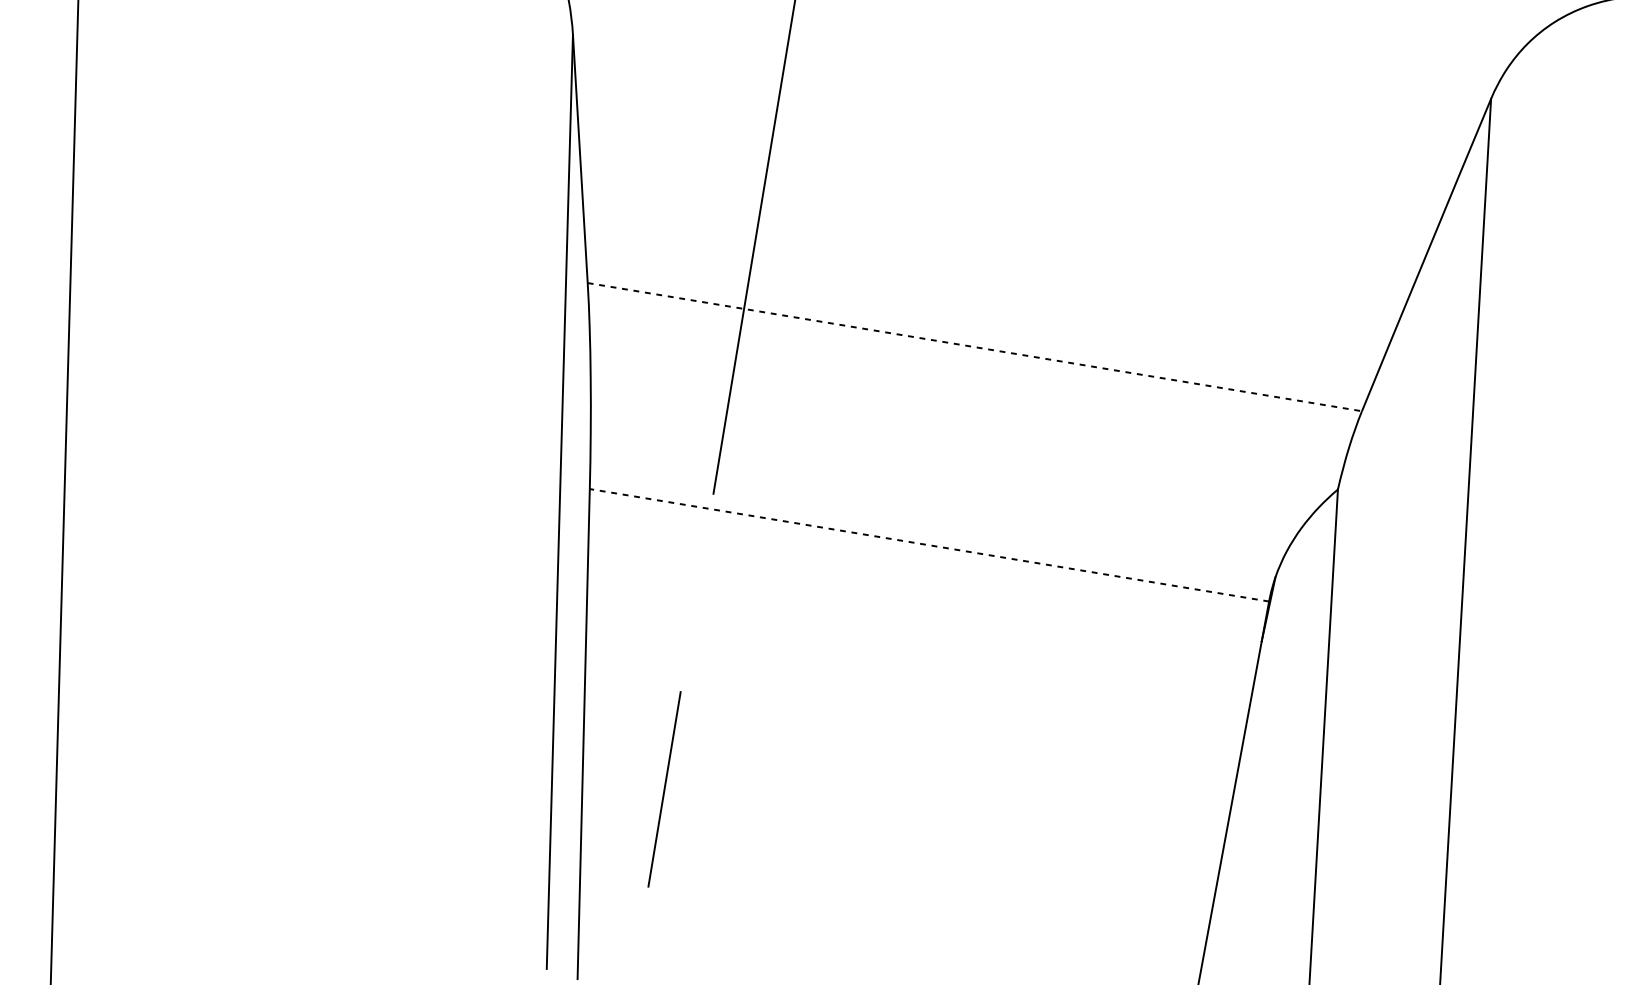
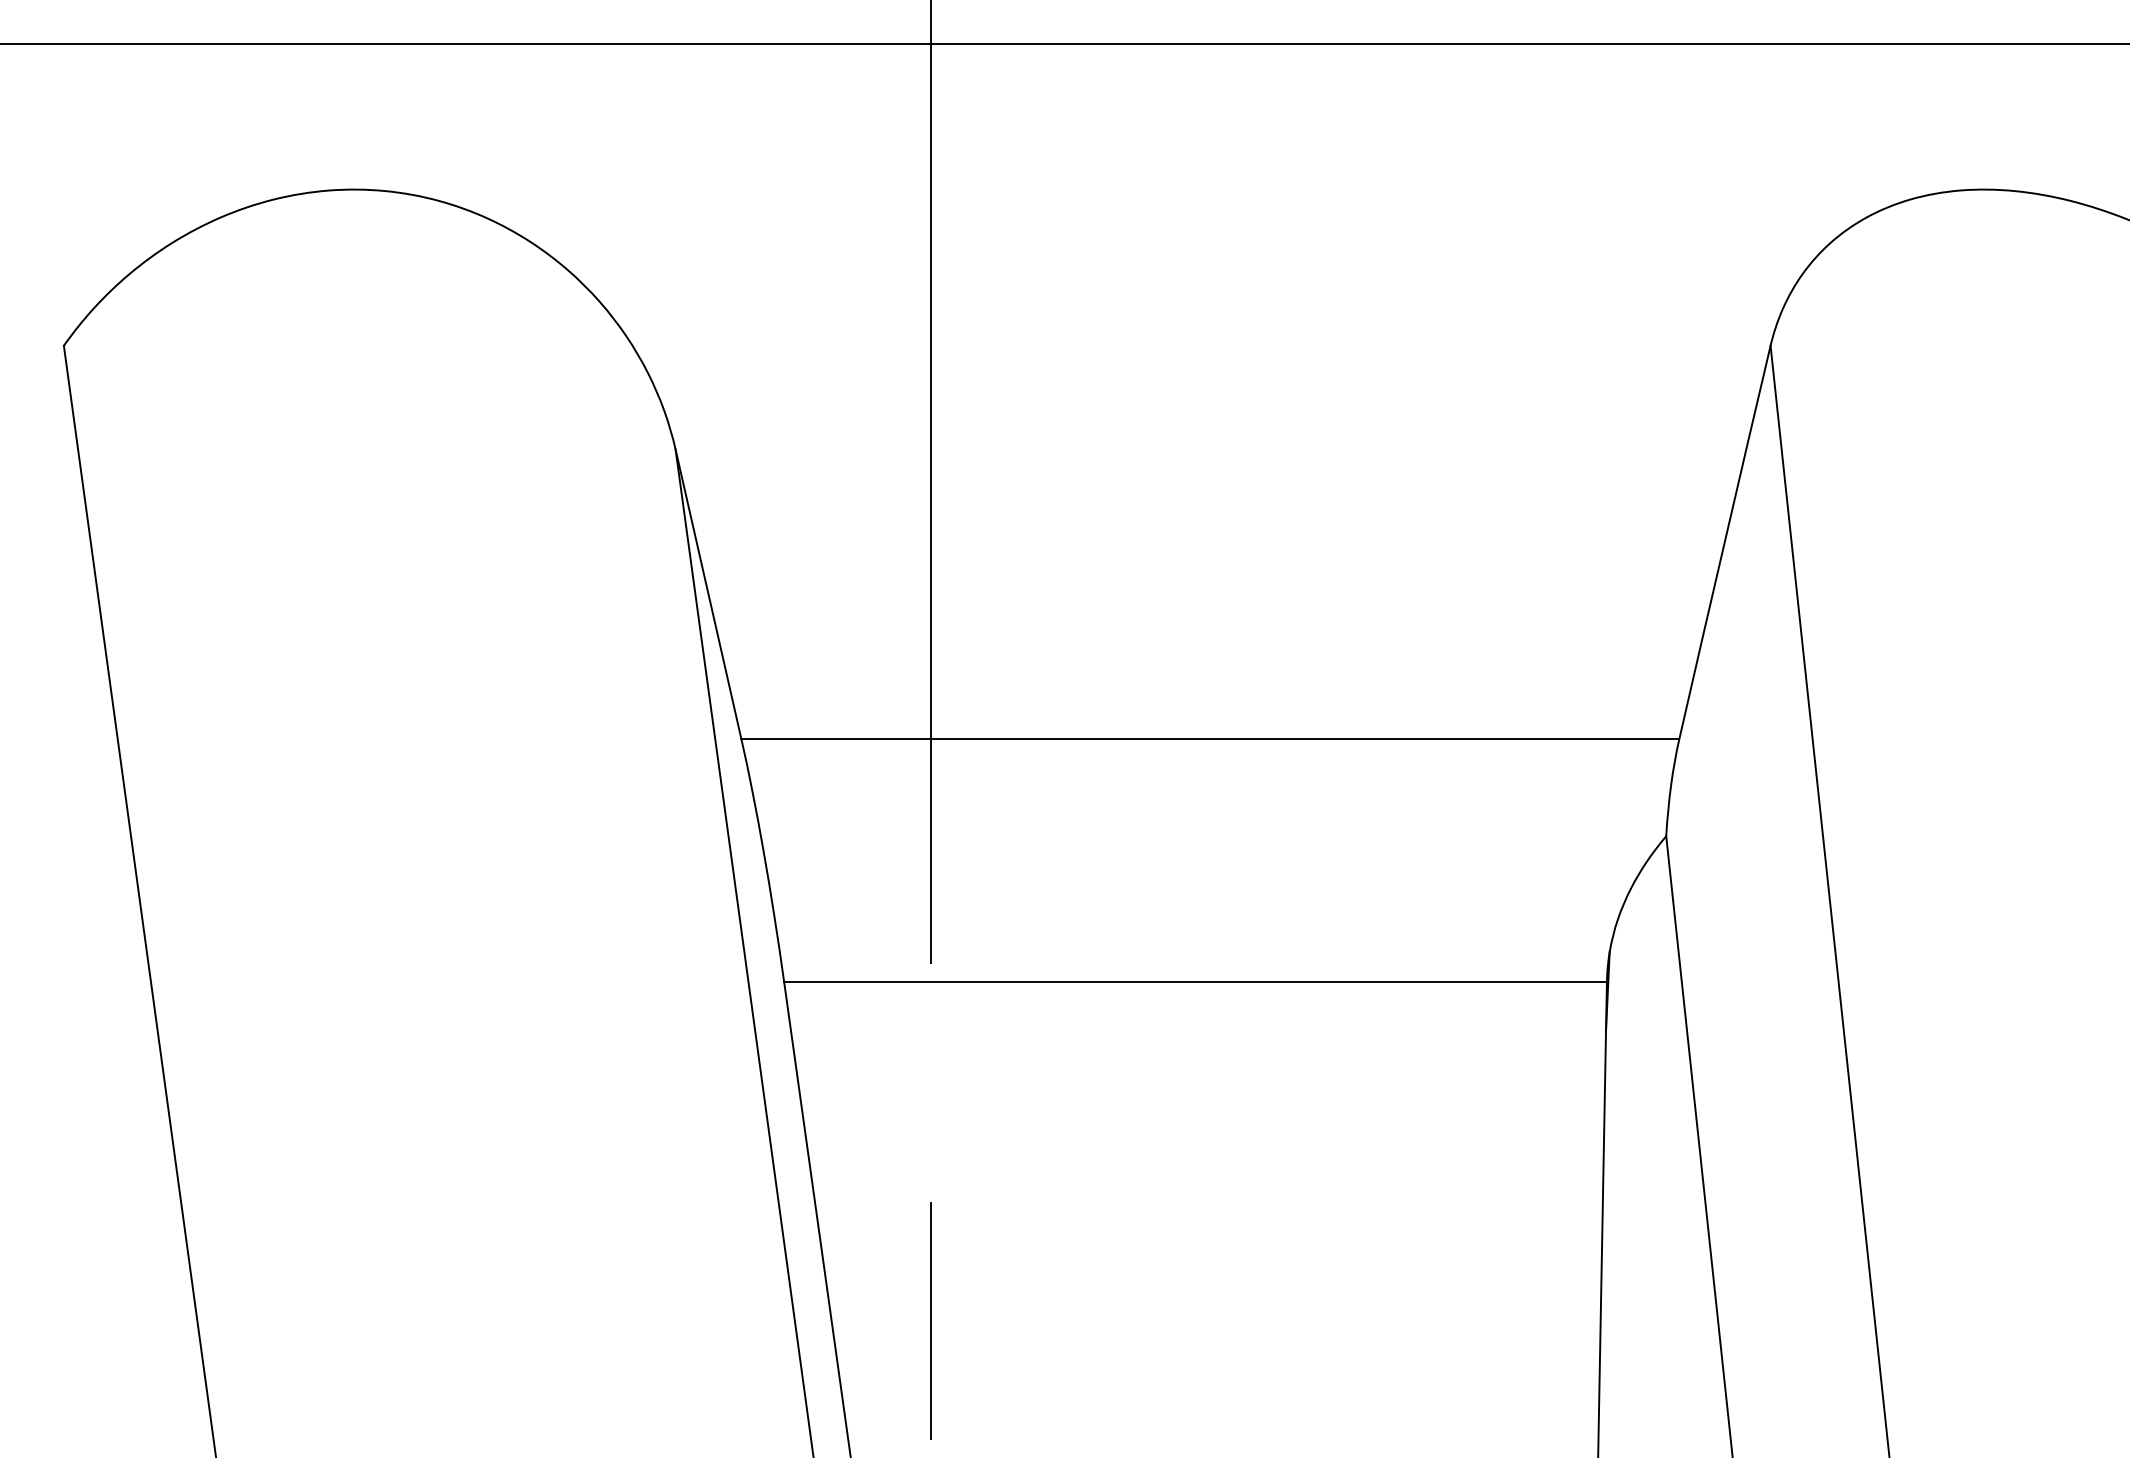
line: (974, 347) -> (1210, 739), dashed -> solid
line: (929, 545) -> (1195, 981), dashed -> solid

